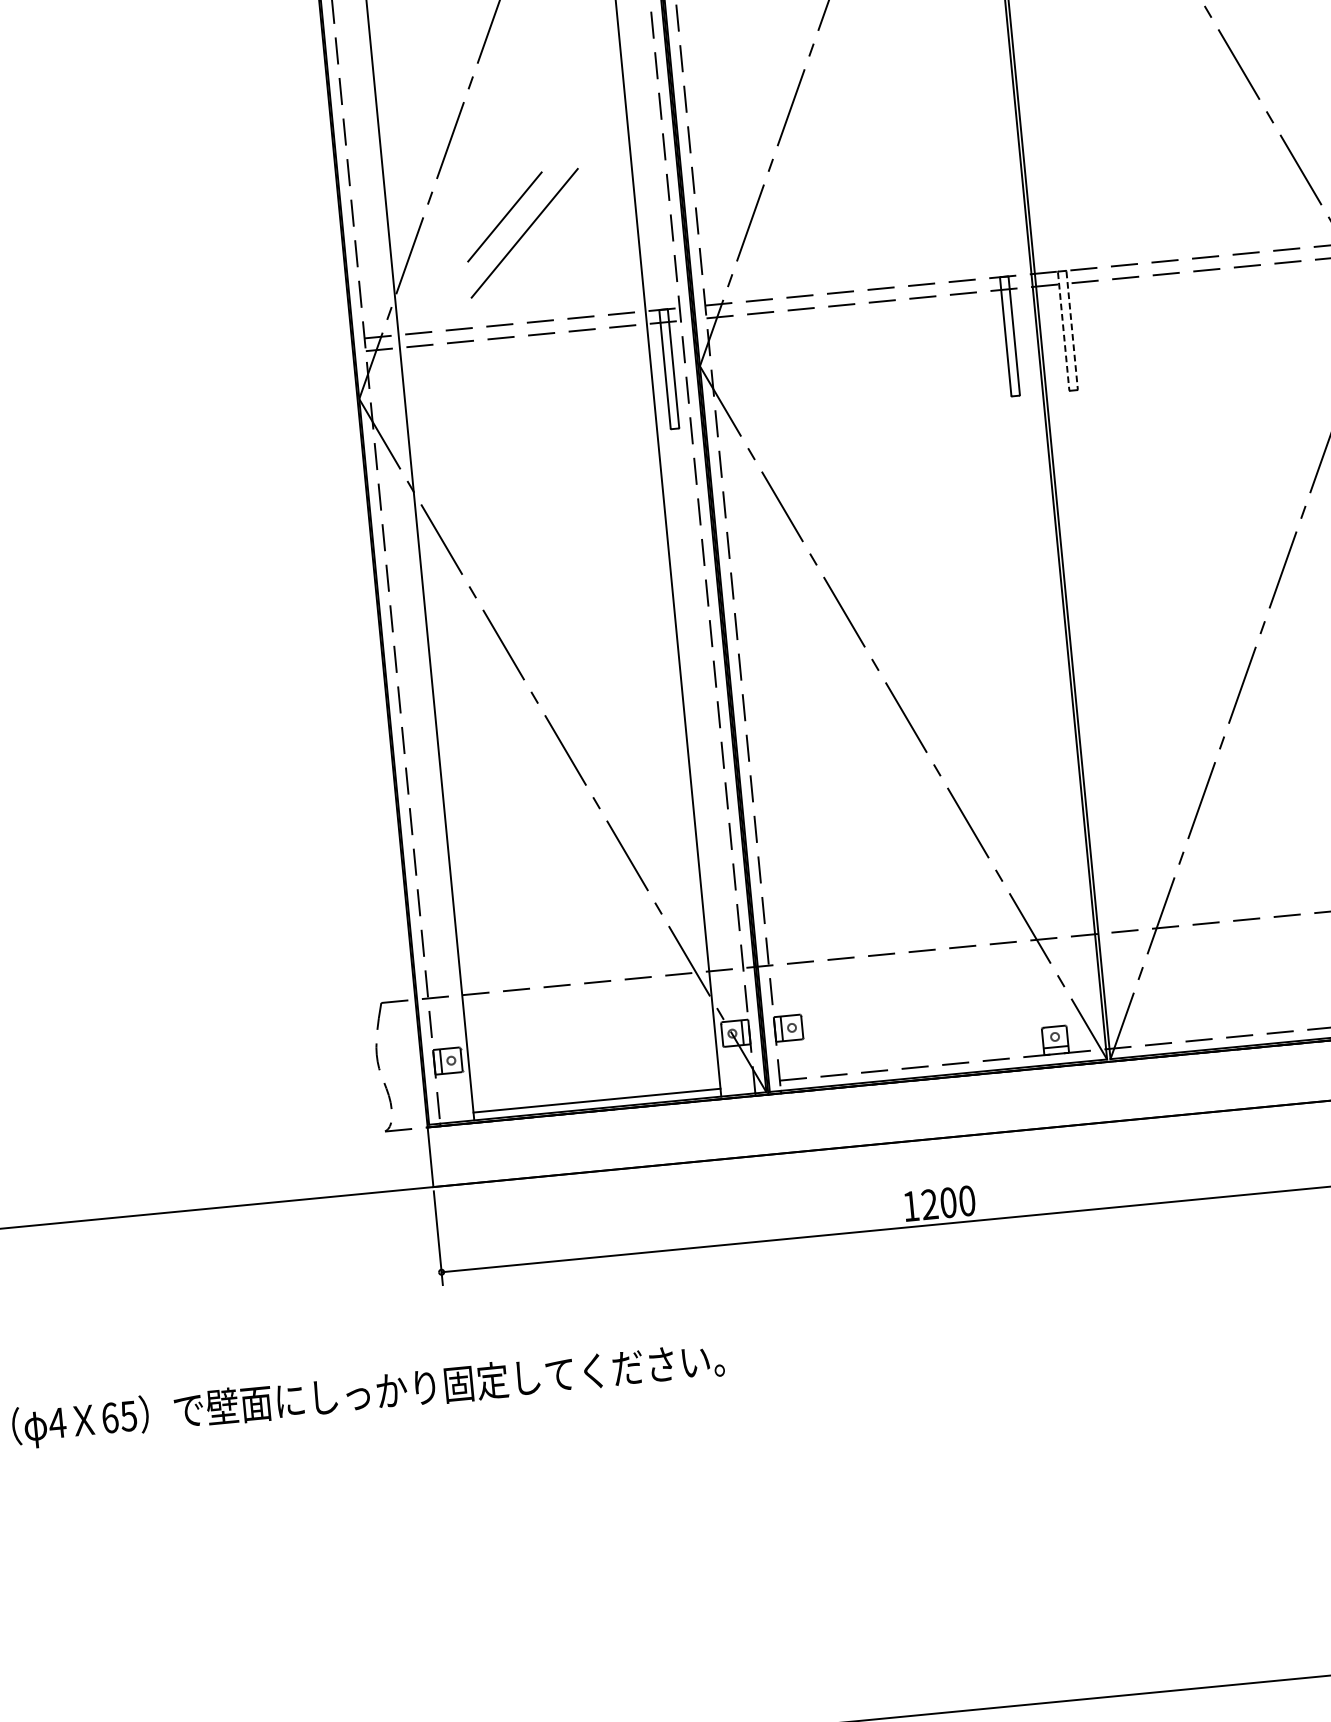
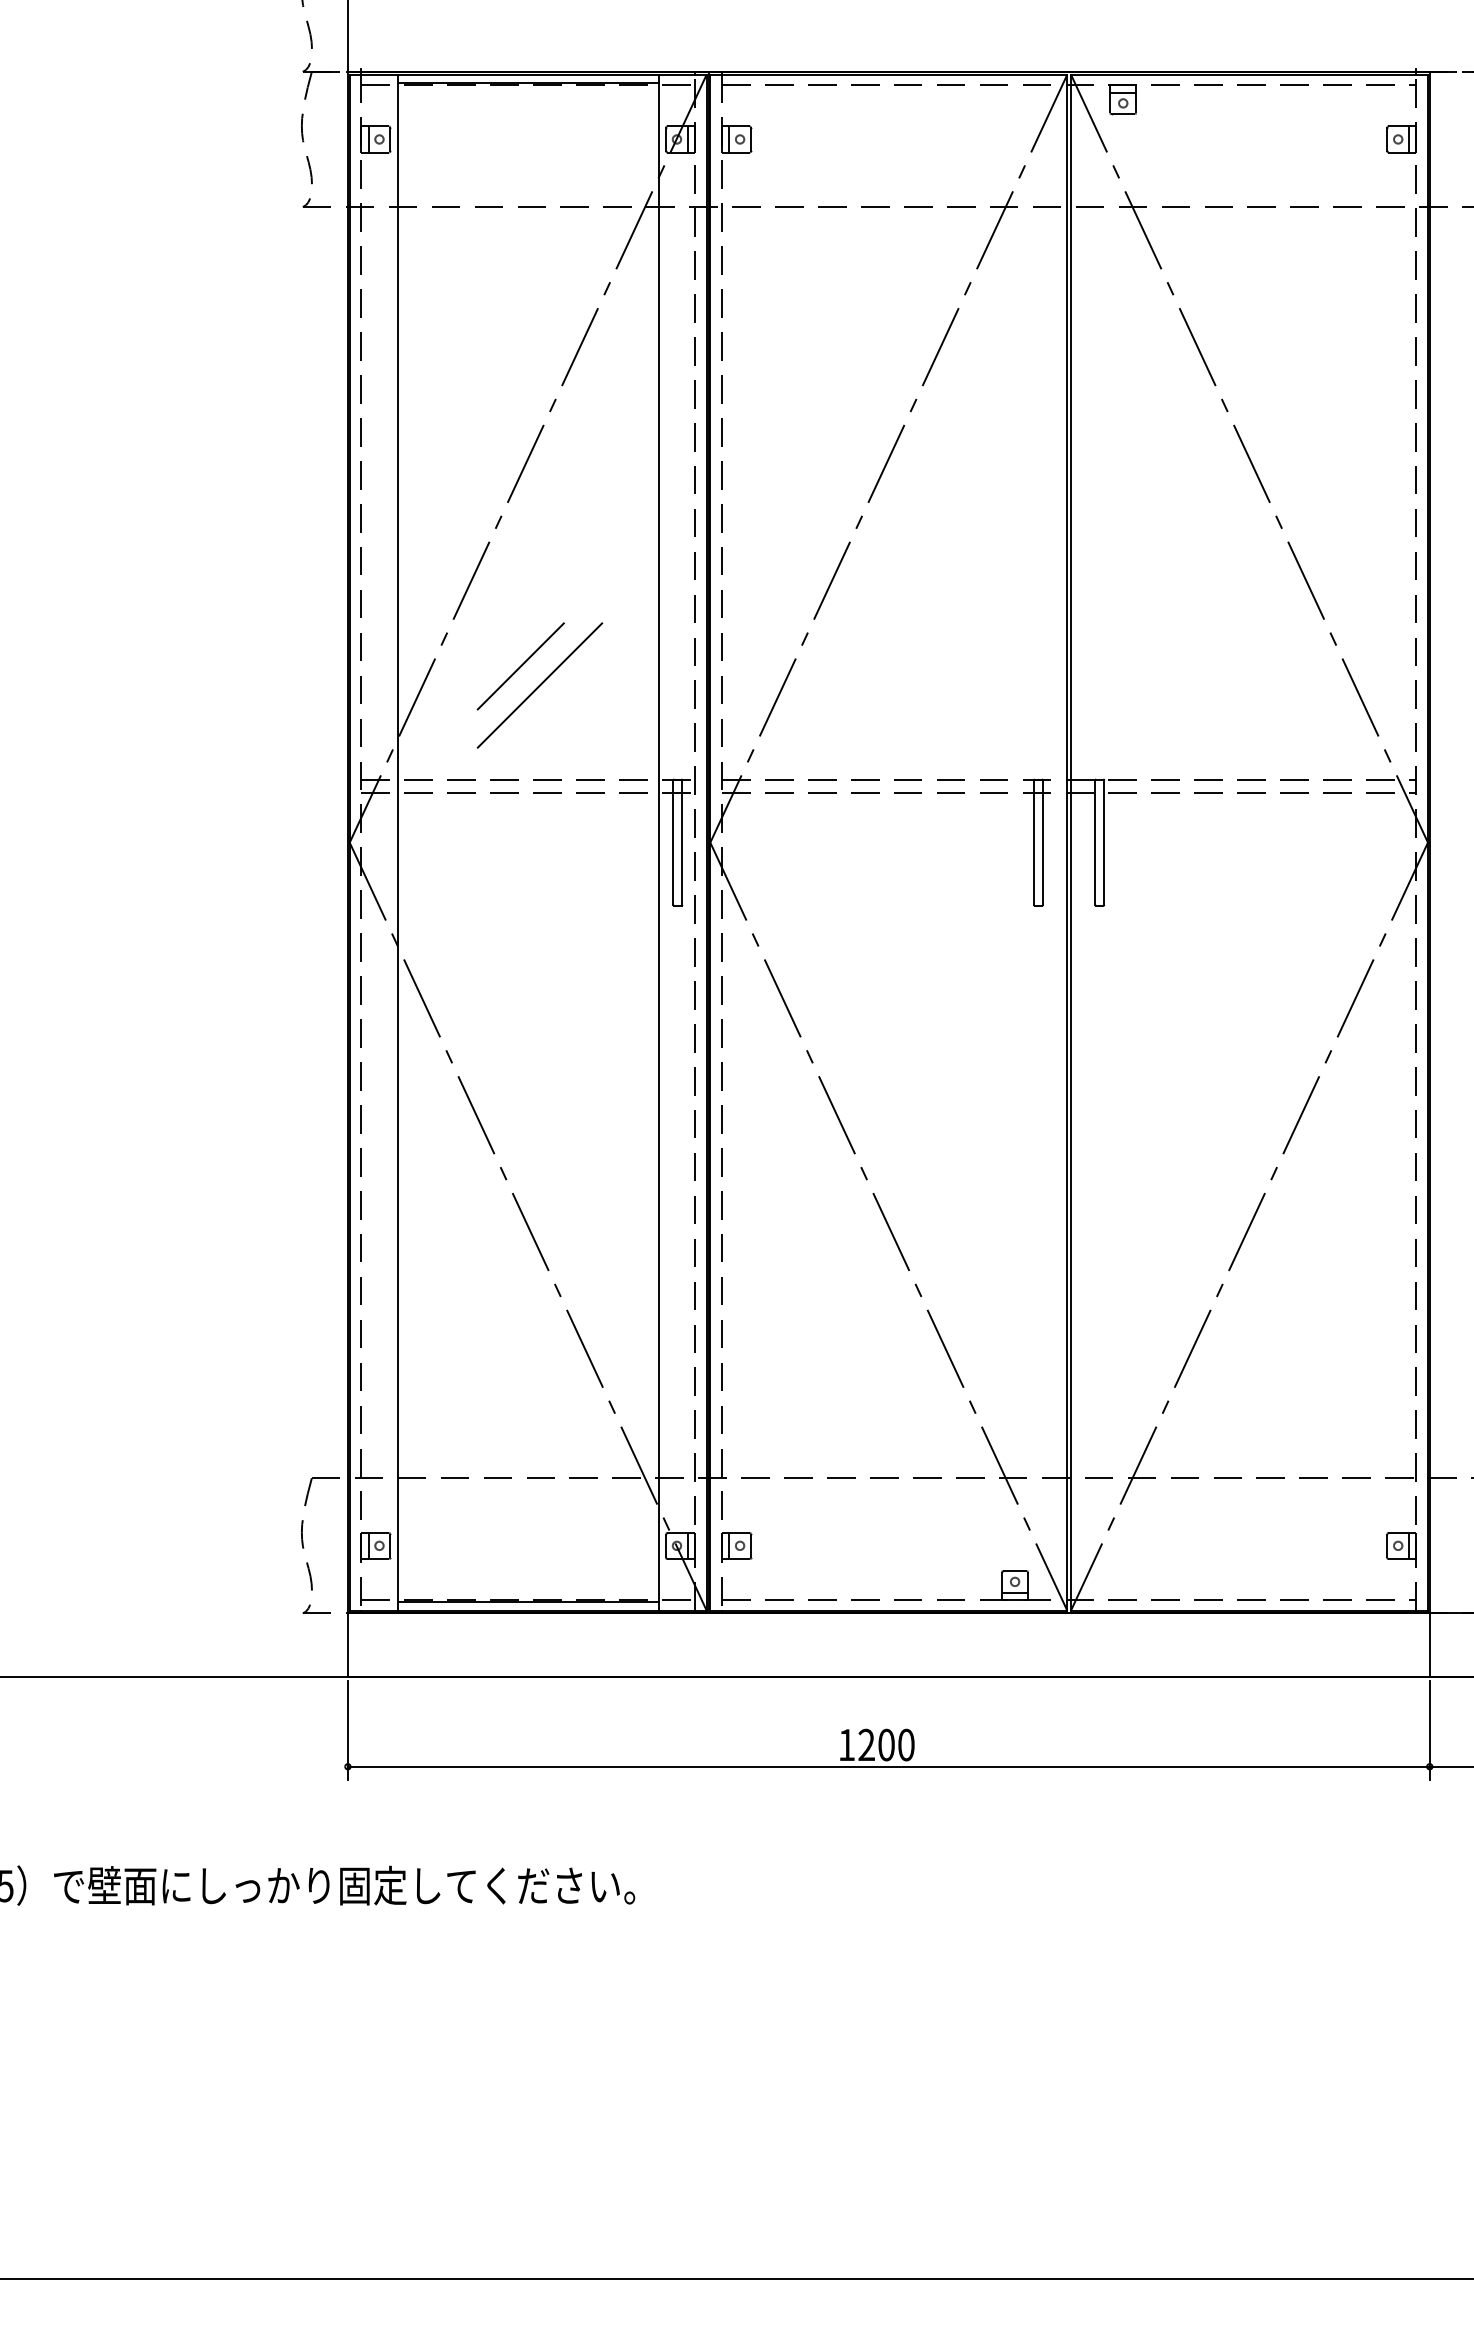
line: (1072, 331) -> (1104, 843), dashed -> solid
line: (1063, 332) -> (1095, 843), dashed -> solid
line: (597, 1097) -> (528, 1599), added

